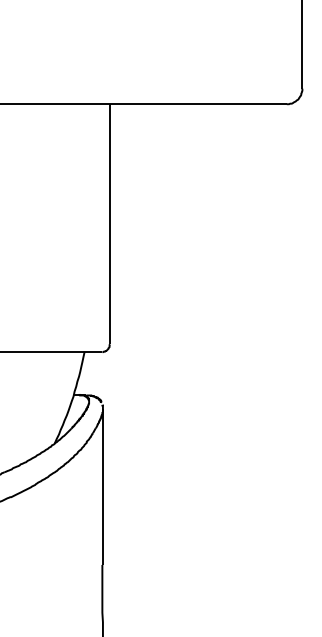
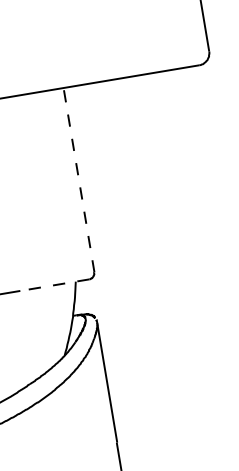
line: (110, 223) -> (79, 179), solid -> dashed
line: (56, 352) -> (54, 285), solid -> dashed

